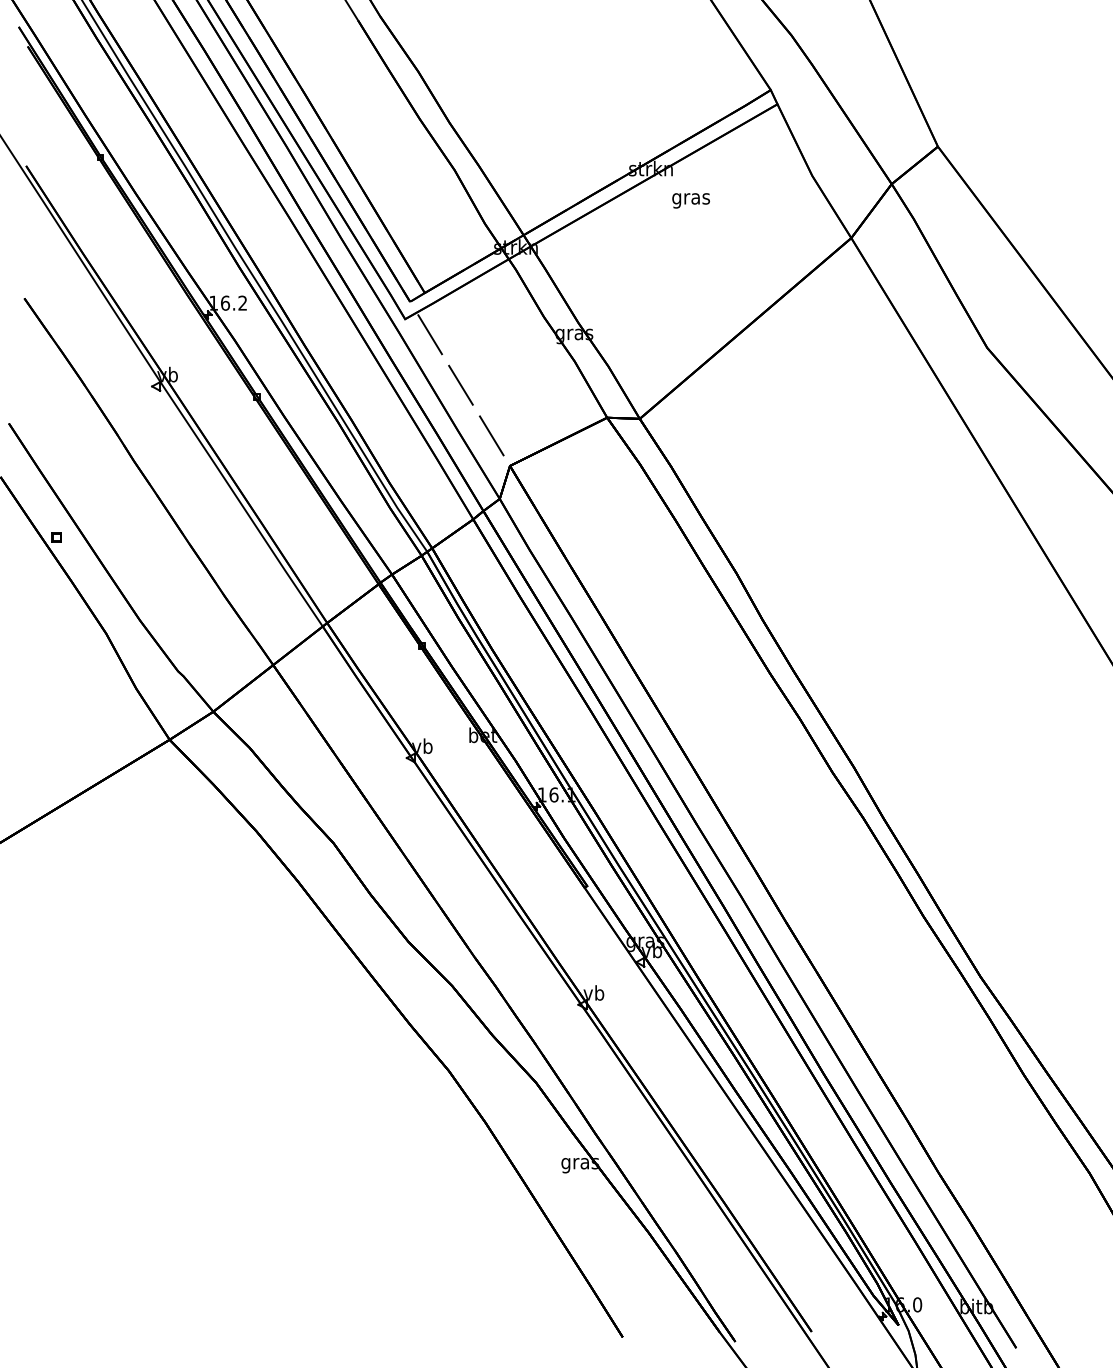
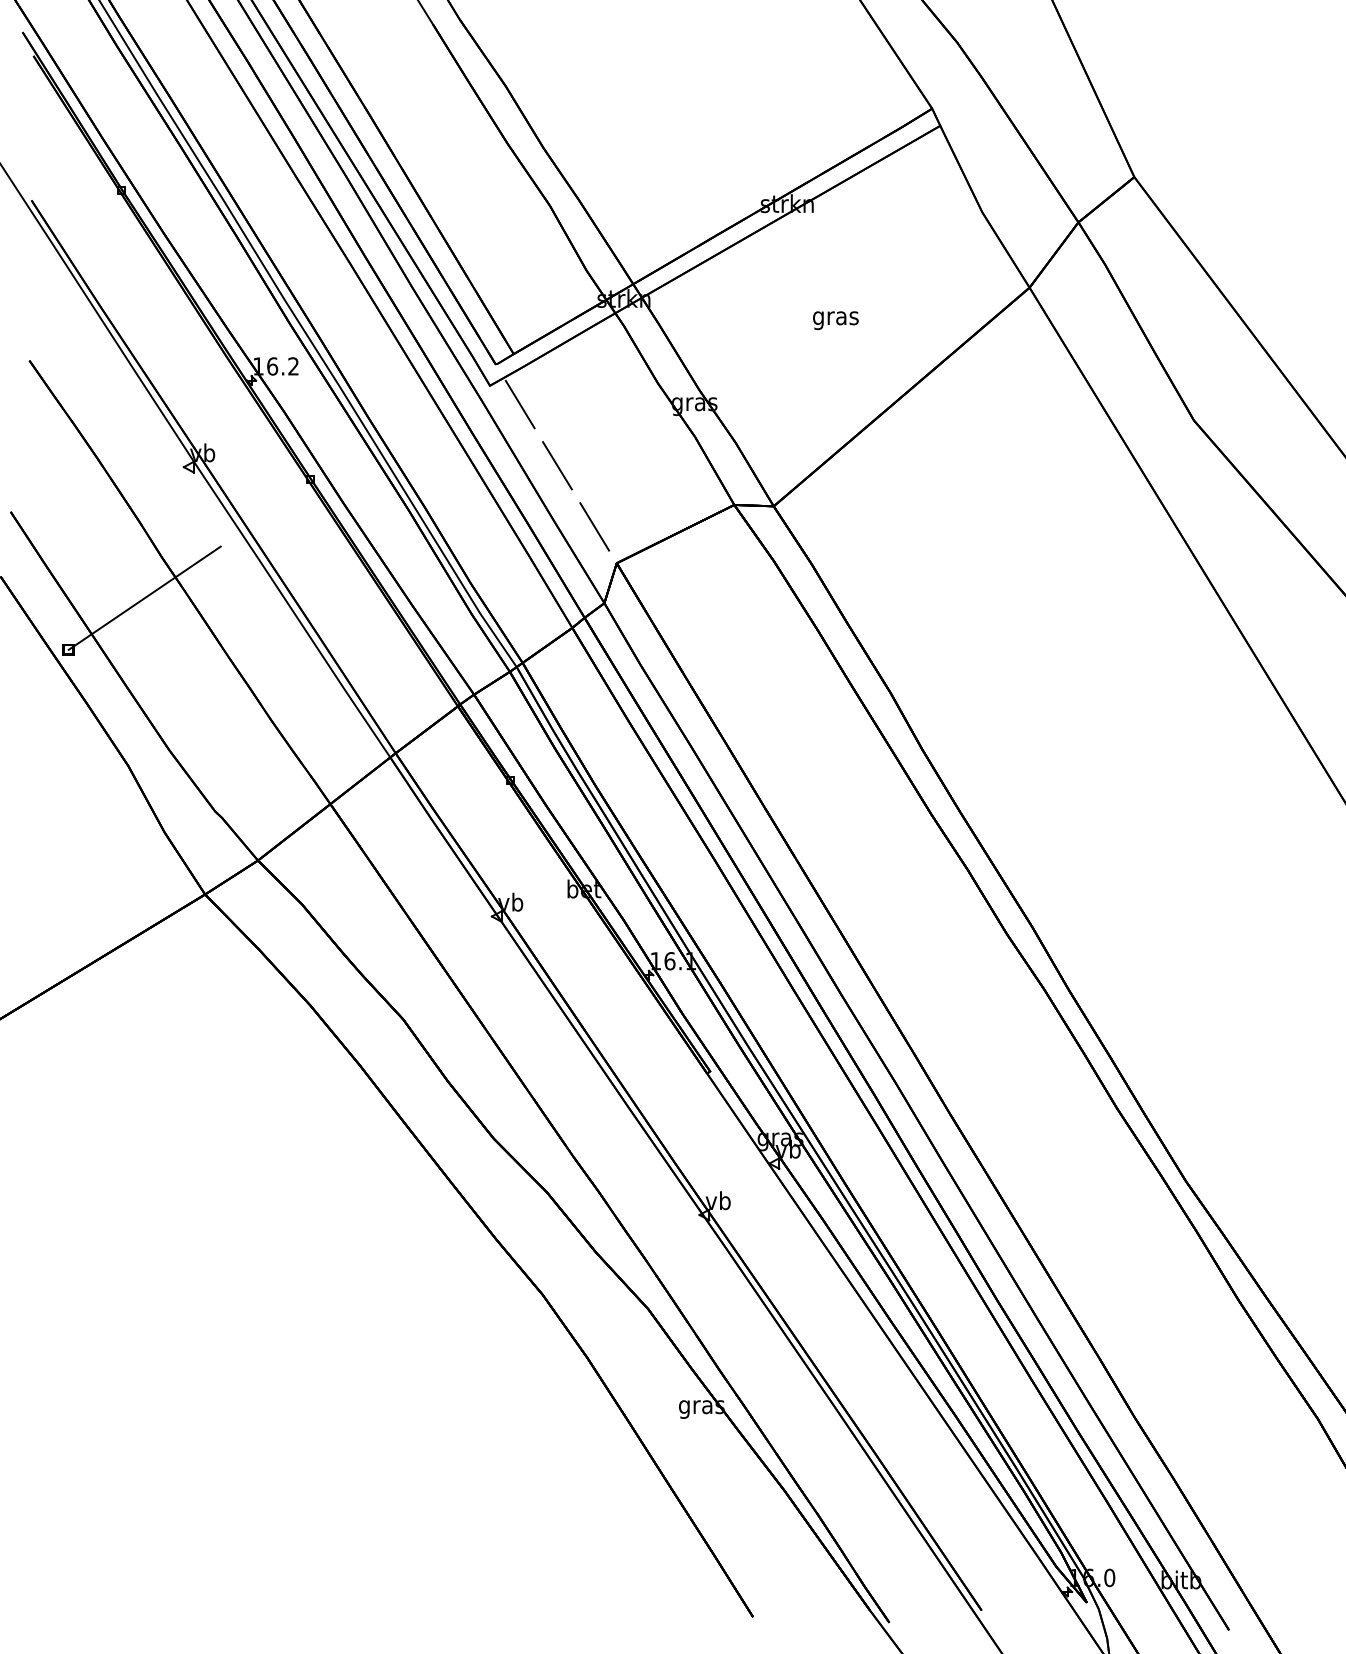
text: (690, 200) -> (835, 320), moved
line: (119, 494) -> (144, 597), added

